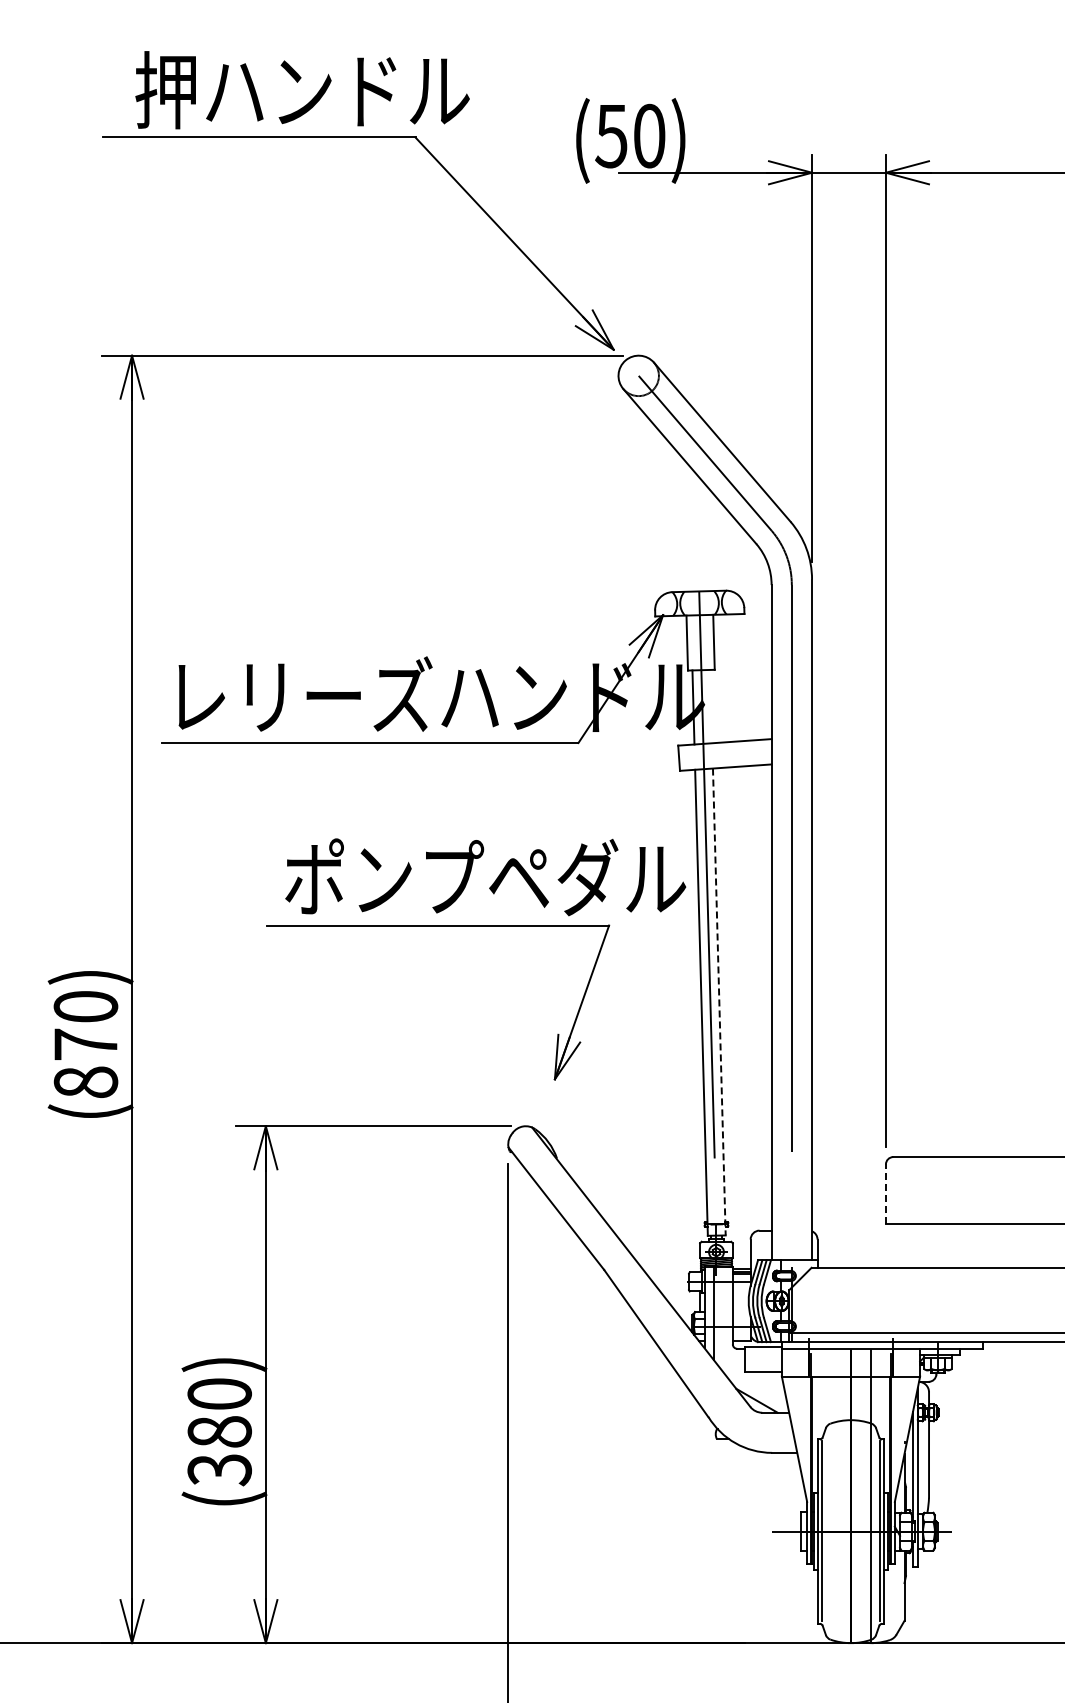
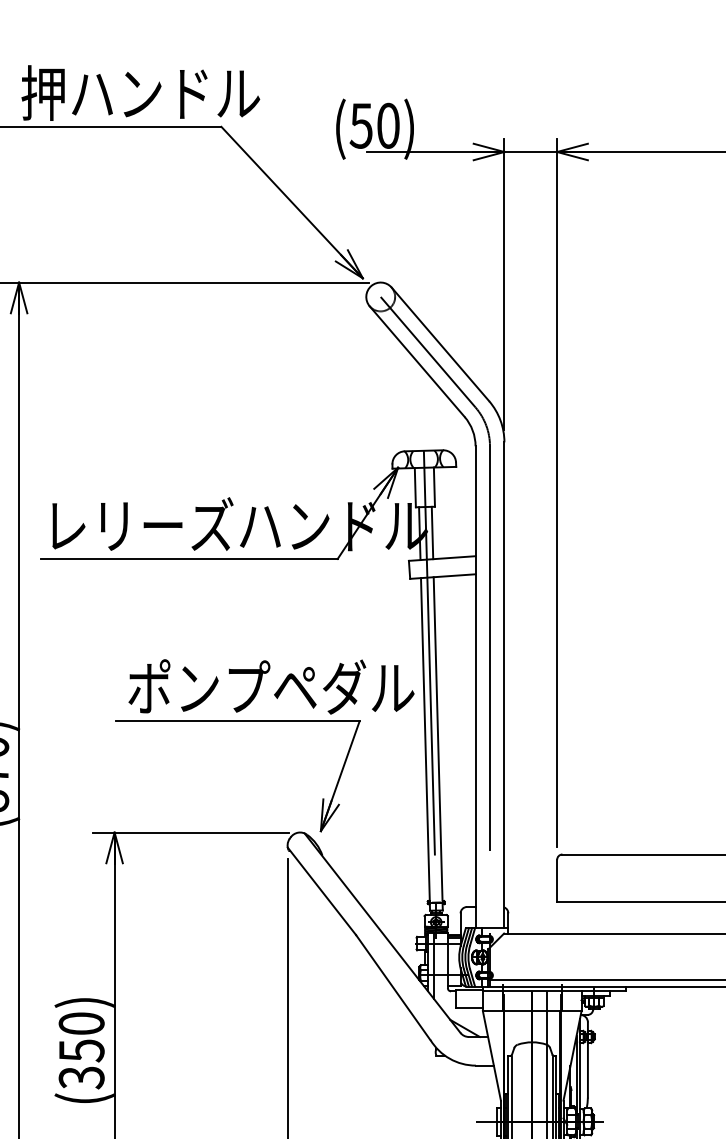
line: (711, 706) -> (432, 532), added
part: (476, 926) -> (264, 722), moved
line: (719, 1002) -> (438, 744), dashed -> solid
line: (885, 1194) -> (556, 881), dashed -> solid
text: (219, 1432) -> (81, 1051), (380) -> (350)

